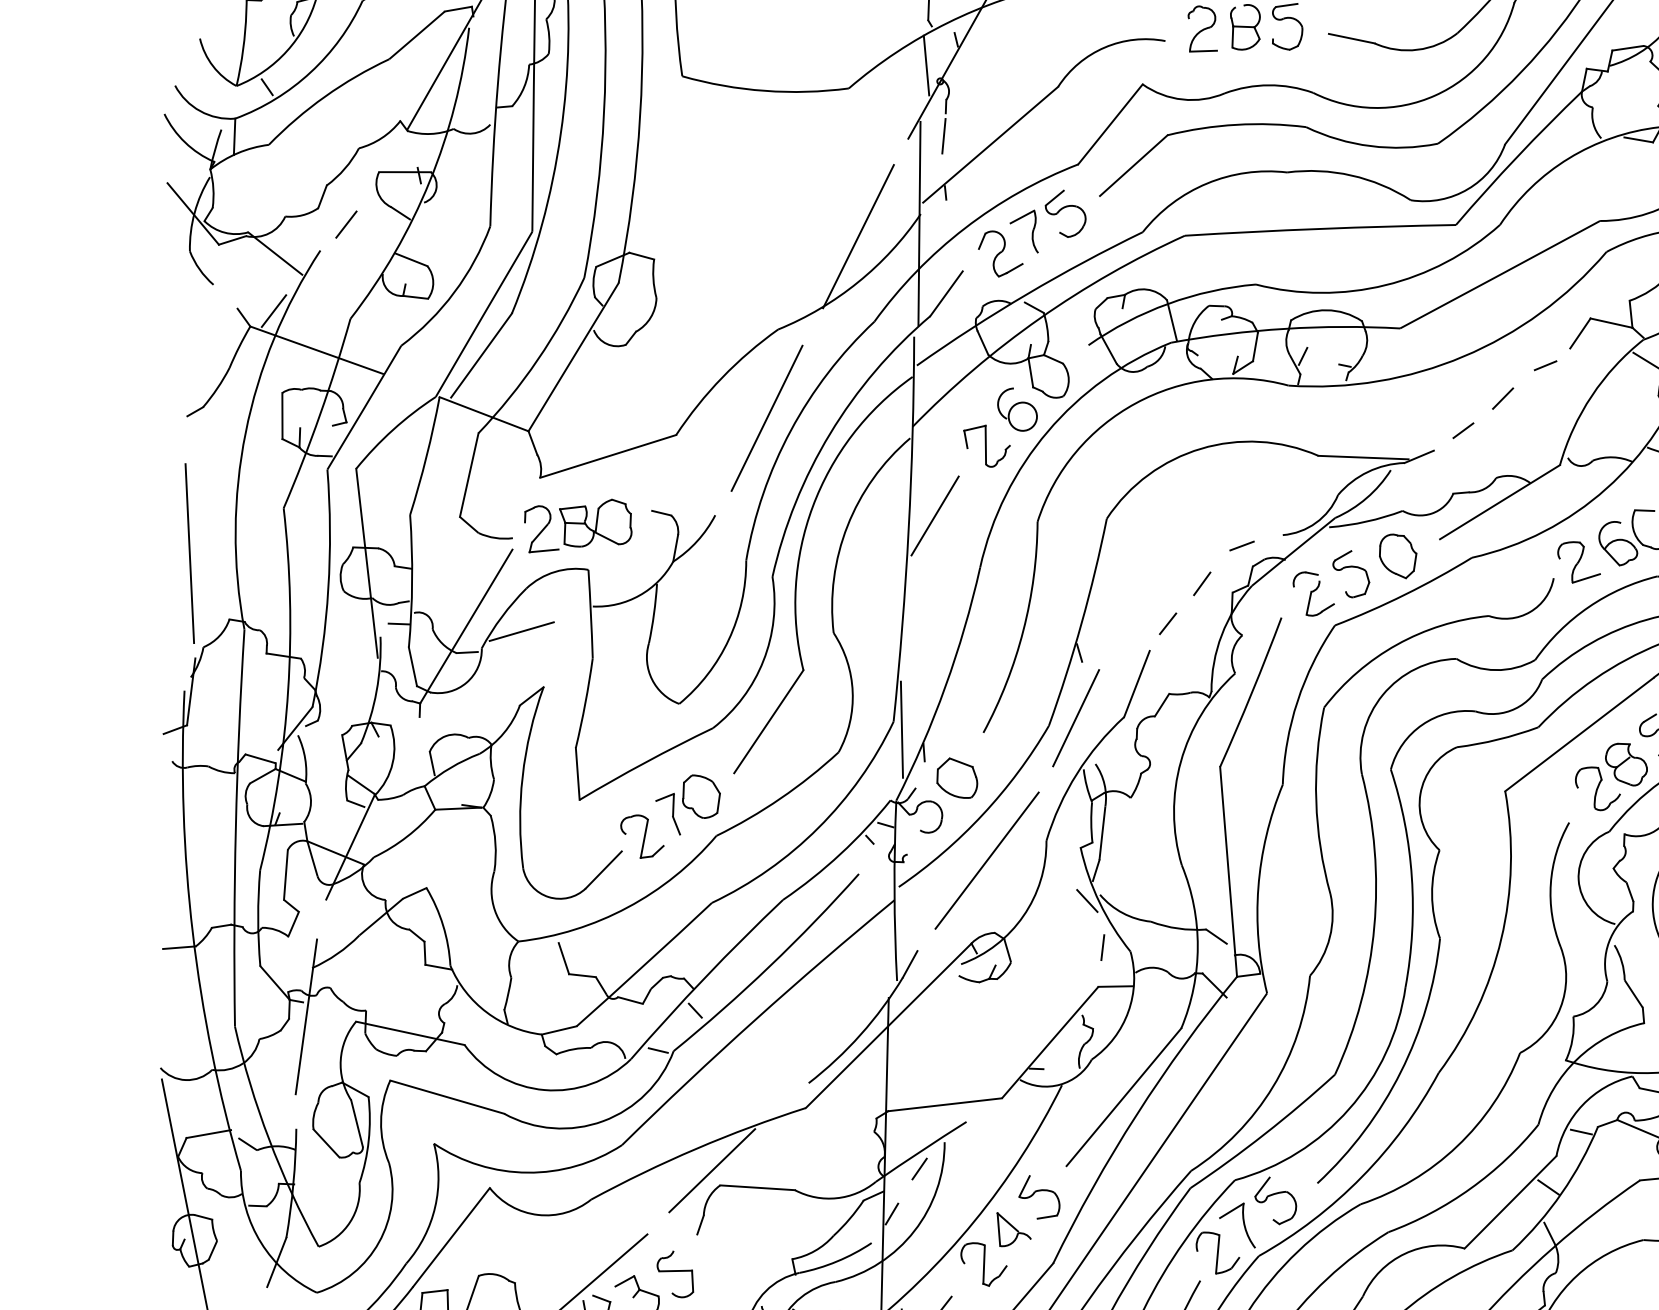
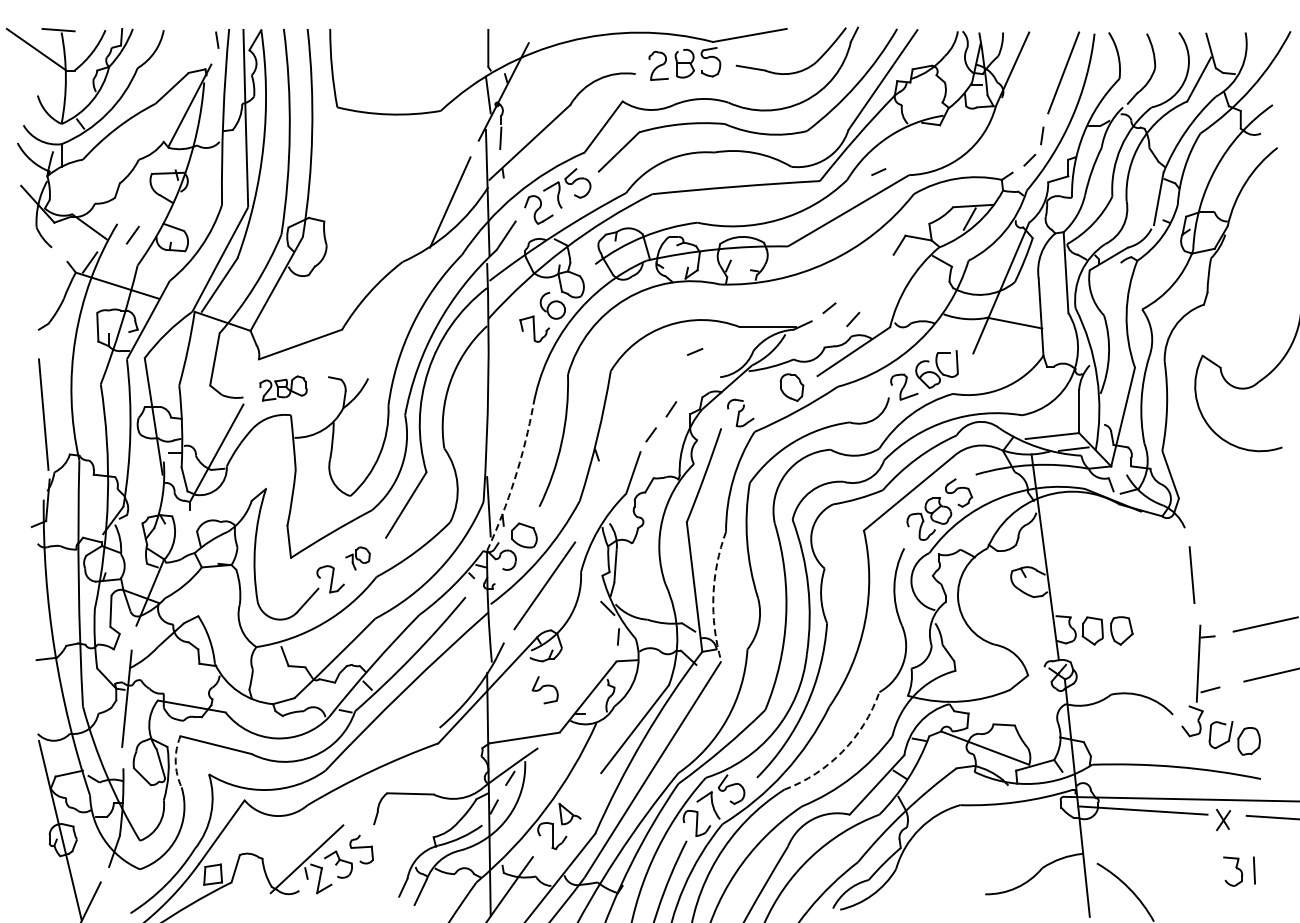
line: (345, 223) -> (132, 234), moved
line: (1545, 364) -> (878, 171), moved
line: (1503, 398) -> (853, 319), moved
line: (766, 417) -> (397, 316), removed
line: (935, 515) -> (504, 373), removed
part: (578, 526) -> (283, 388), size x0.7
line: (1242, 545) -> (695, 351), moved
part: (1351, 573) -> (763, 399), removed
line: (520, 630) -> (250, 454), removed
arc: (944, 687) -> (514, 479), solid -> dashed
line: (1076, 718) -> (596, 495), removed
part: (686, 804) -> (357, 558), size x0.6
arc: (1258, 888) -> (713, 596), solid -> dashed
arc: (380, 1121) -> (175, 761), solid -> dashed
arc: (1456, 1146) -> (842, 751), solid -> dashed
line: (711, 1170) -> (381, 784), removed
part: (1038, 1197) -> (544, 690), moved

